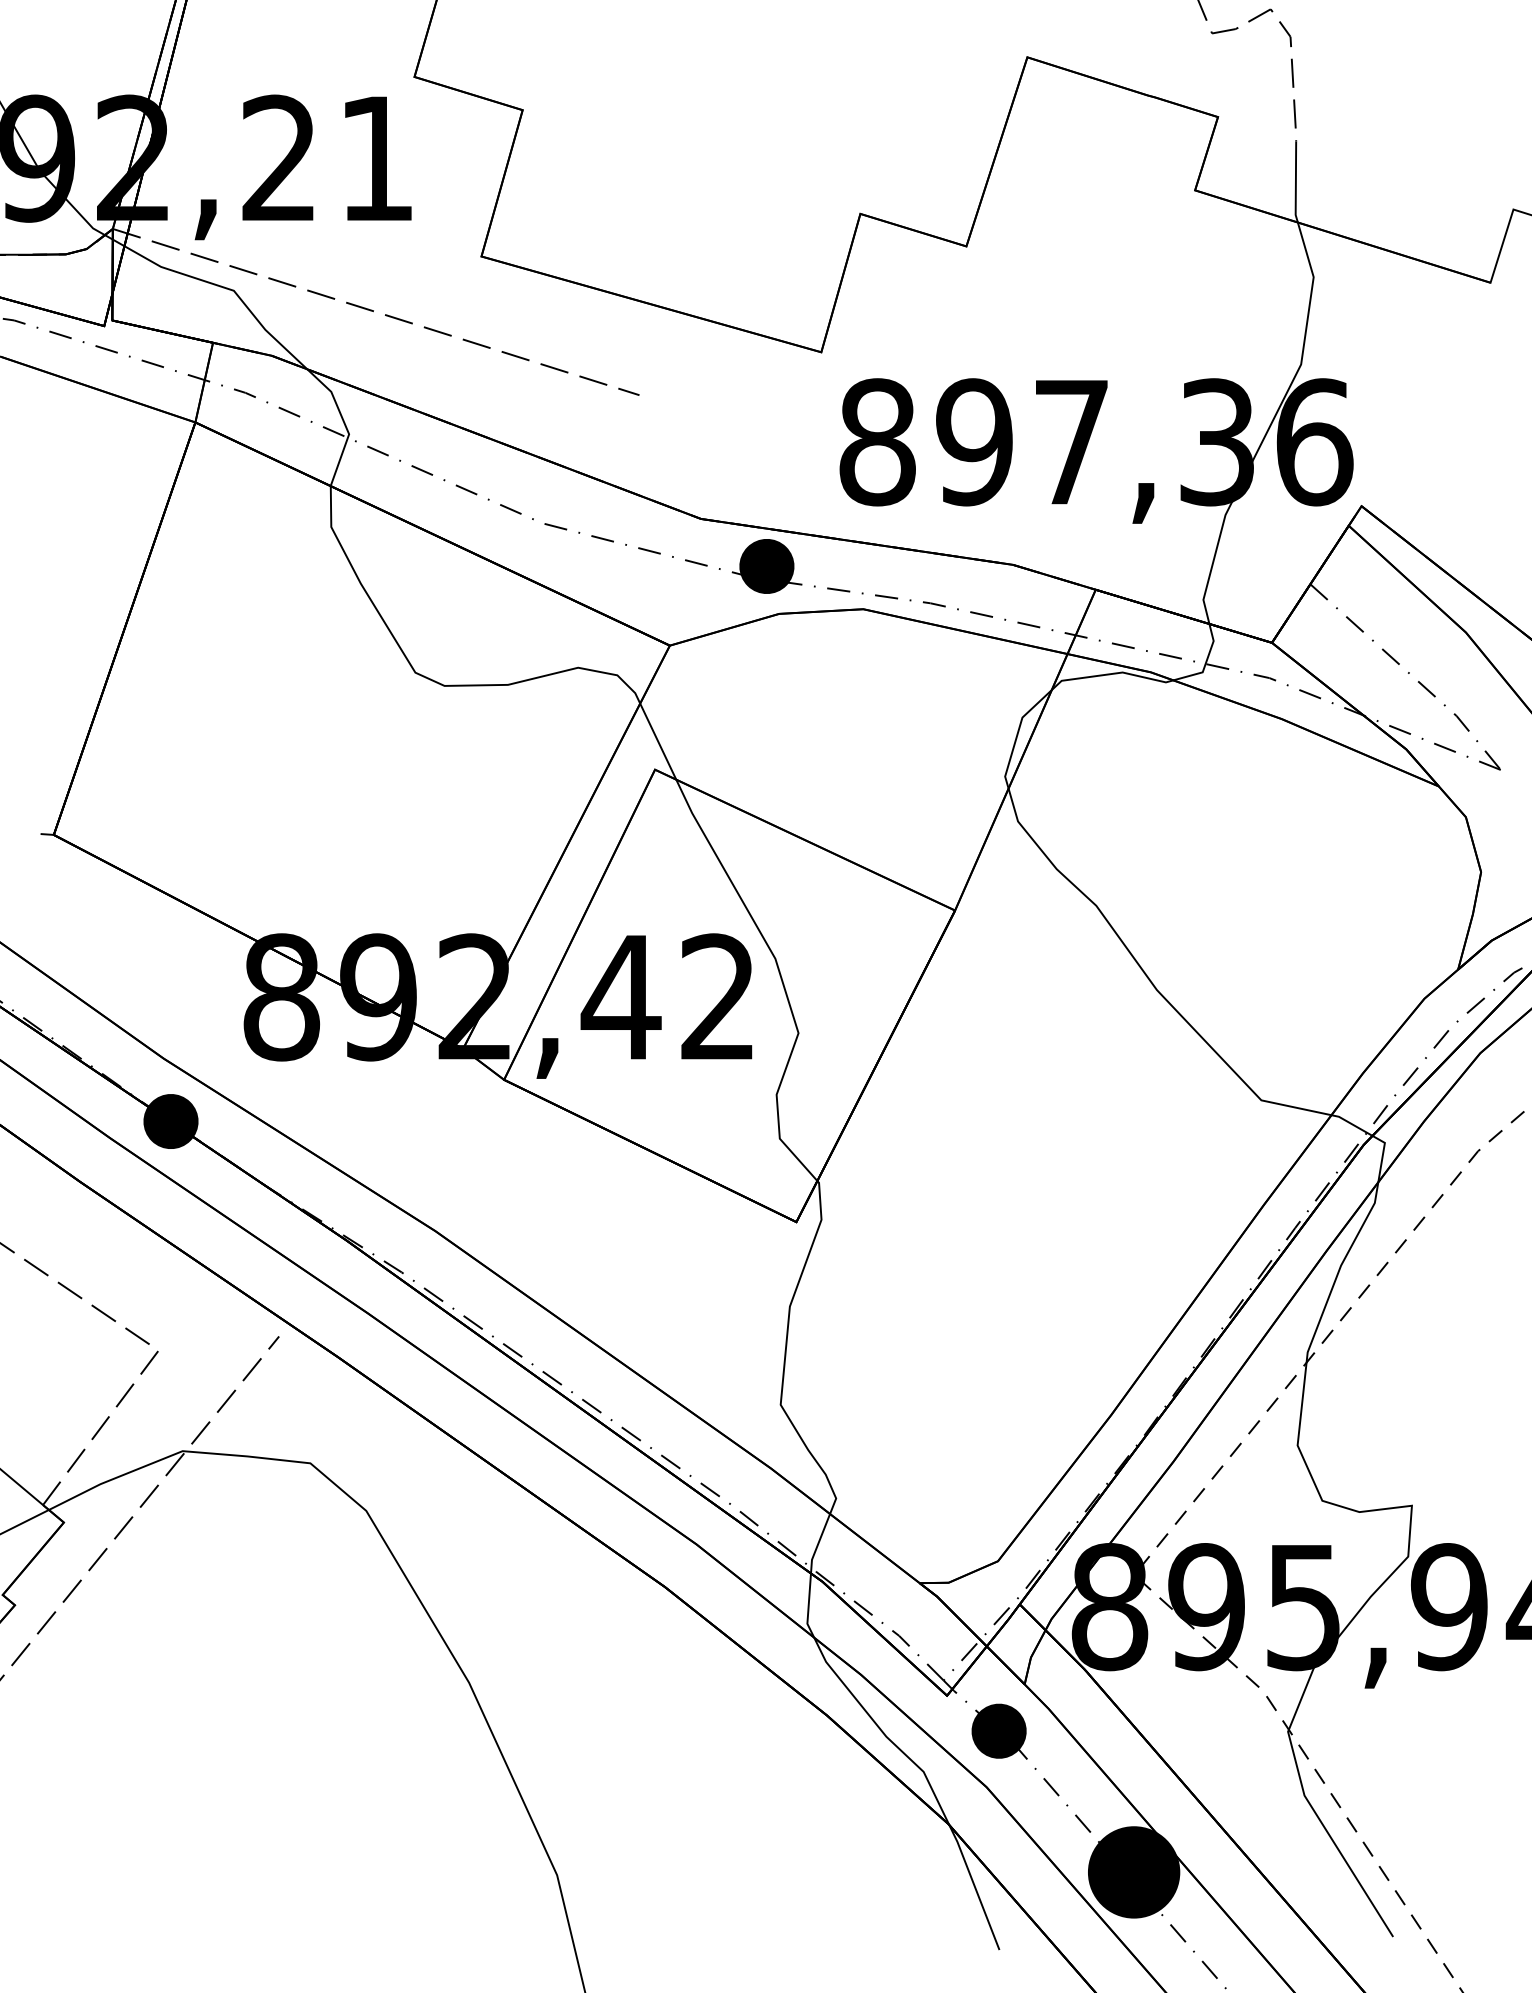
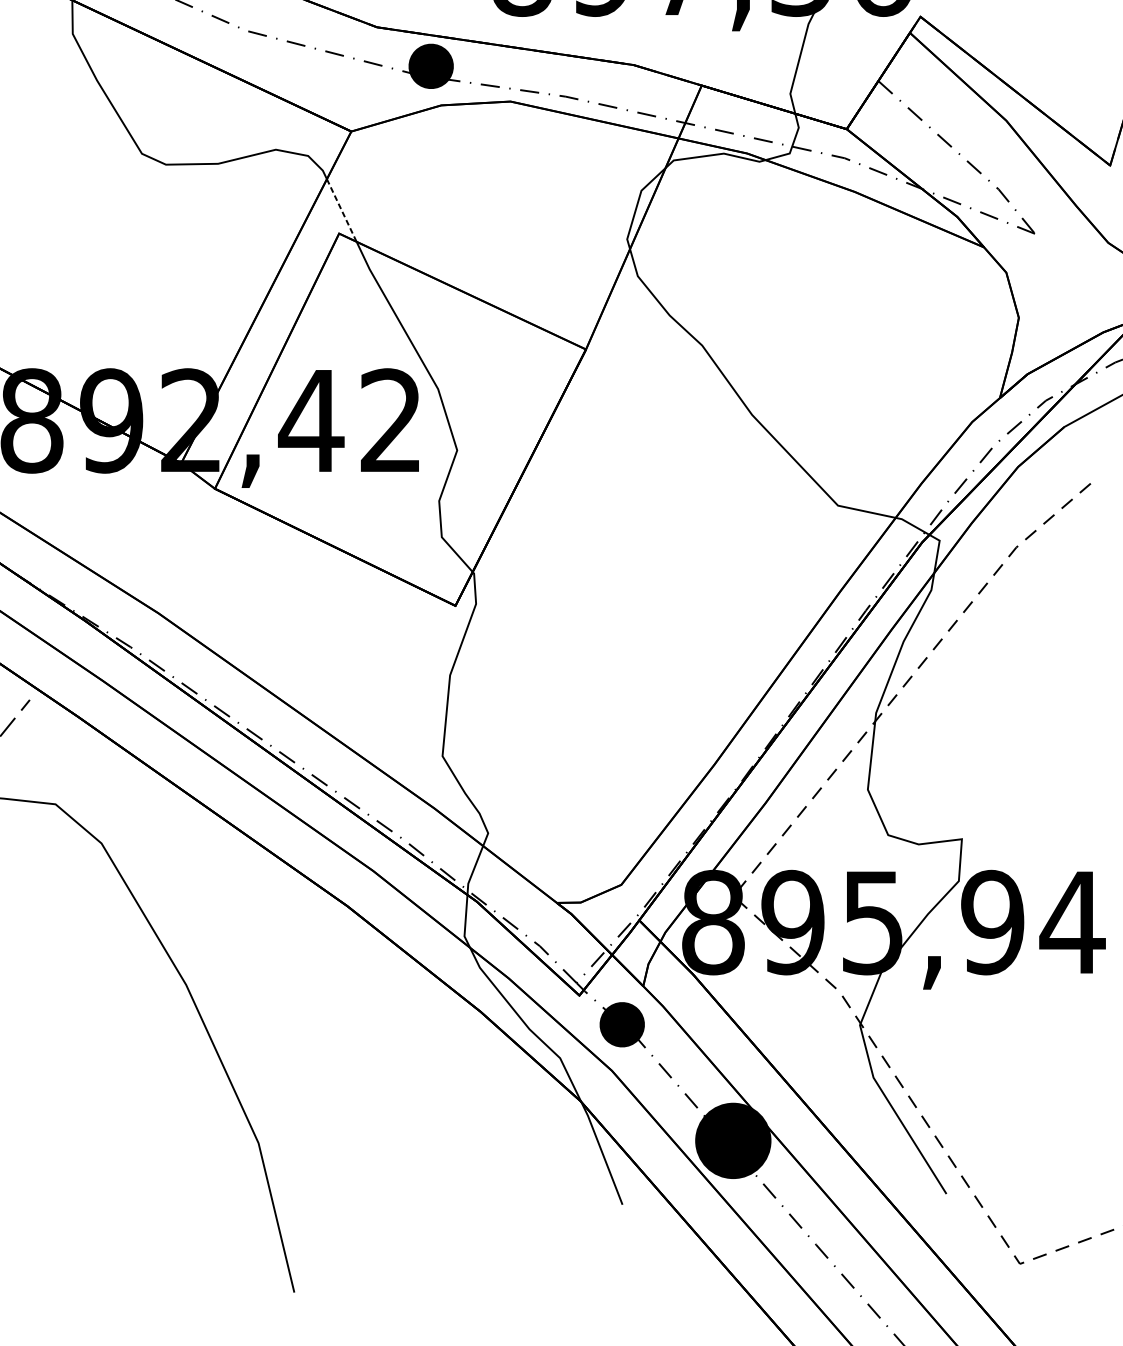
line: (658, 742) -> (342, 211), solid -> dashed

